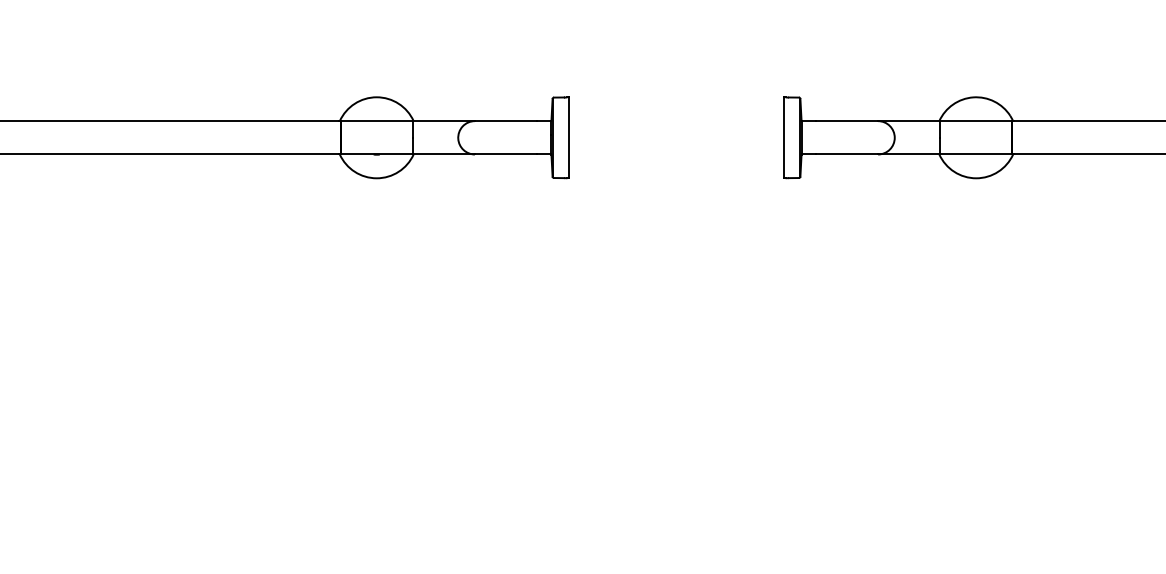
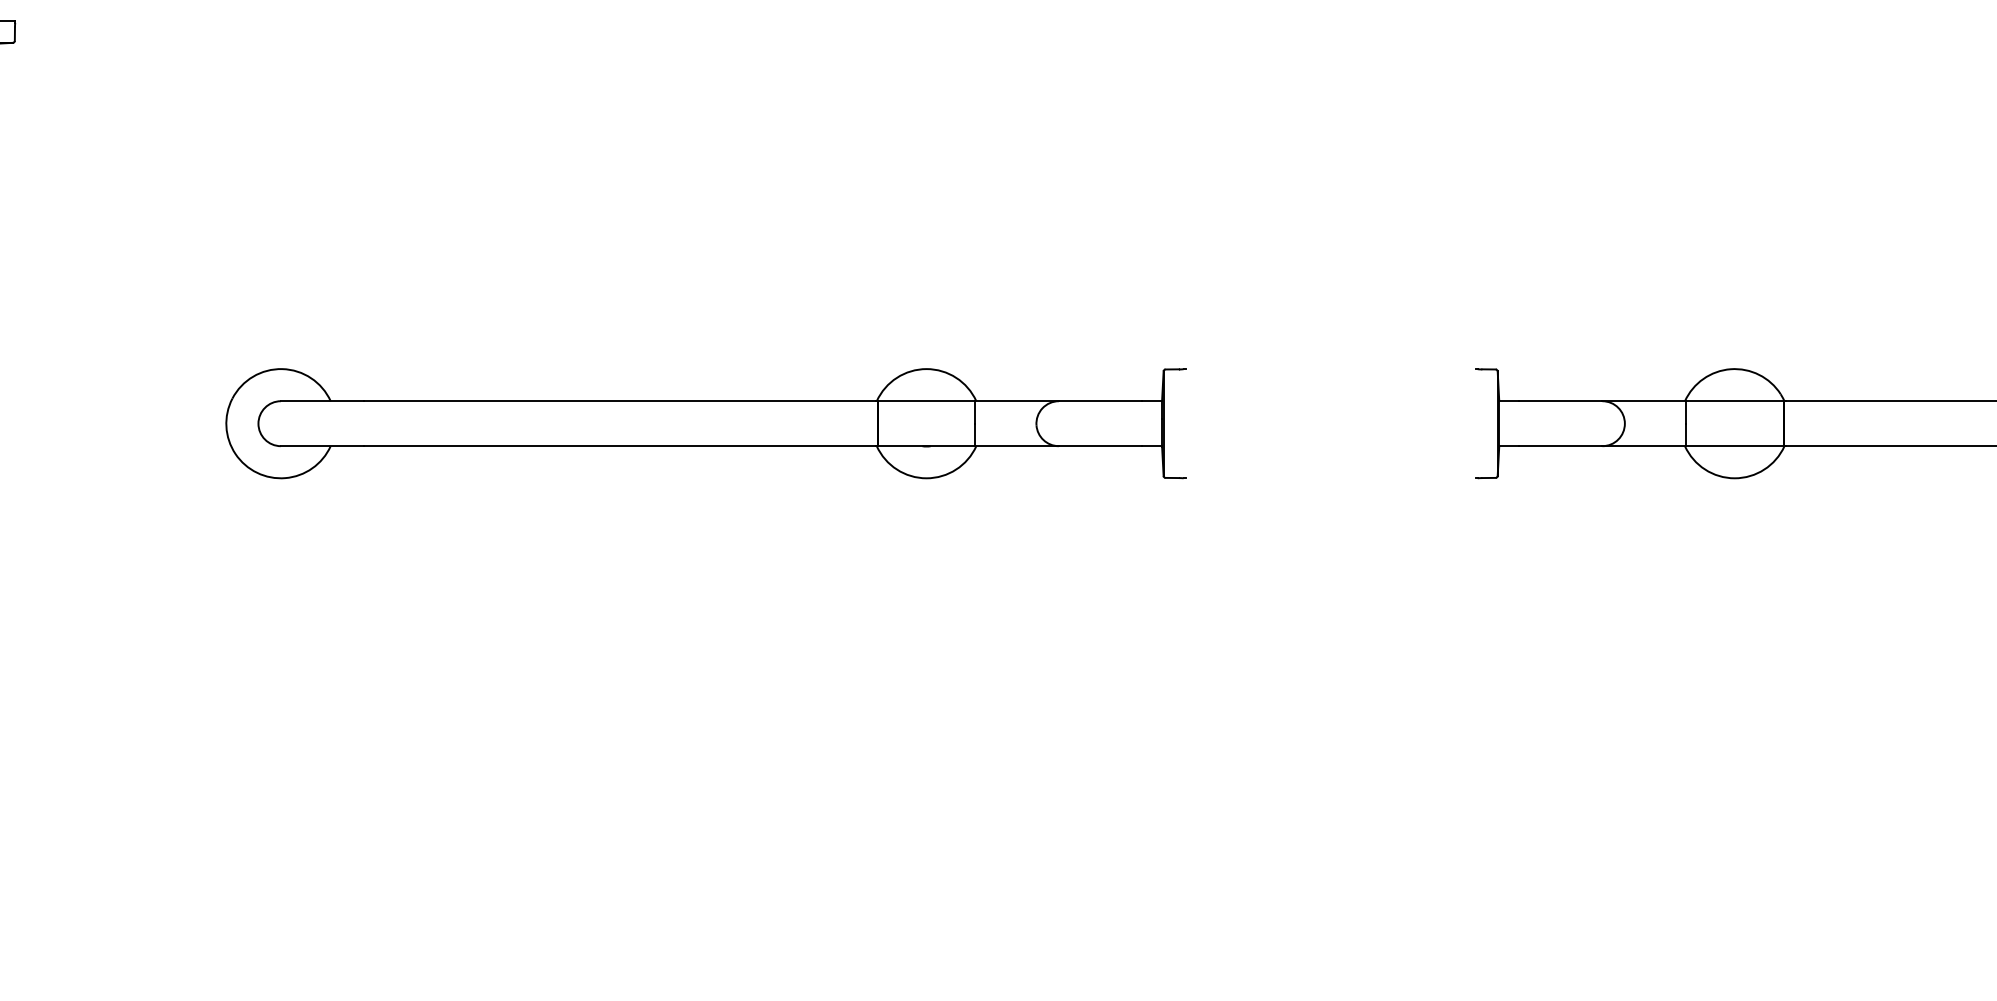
line: (568, 137) -> (1185, 423), removed
line: (783, 137) -> (1475, 423), removed

